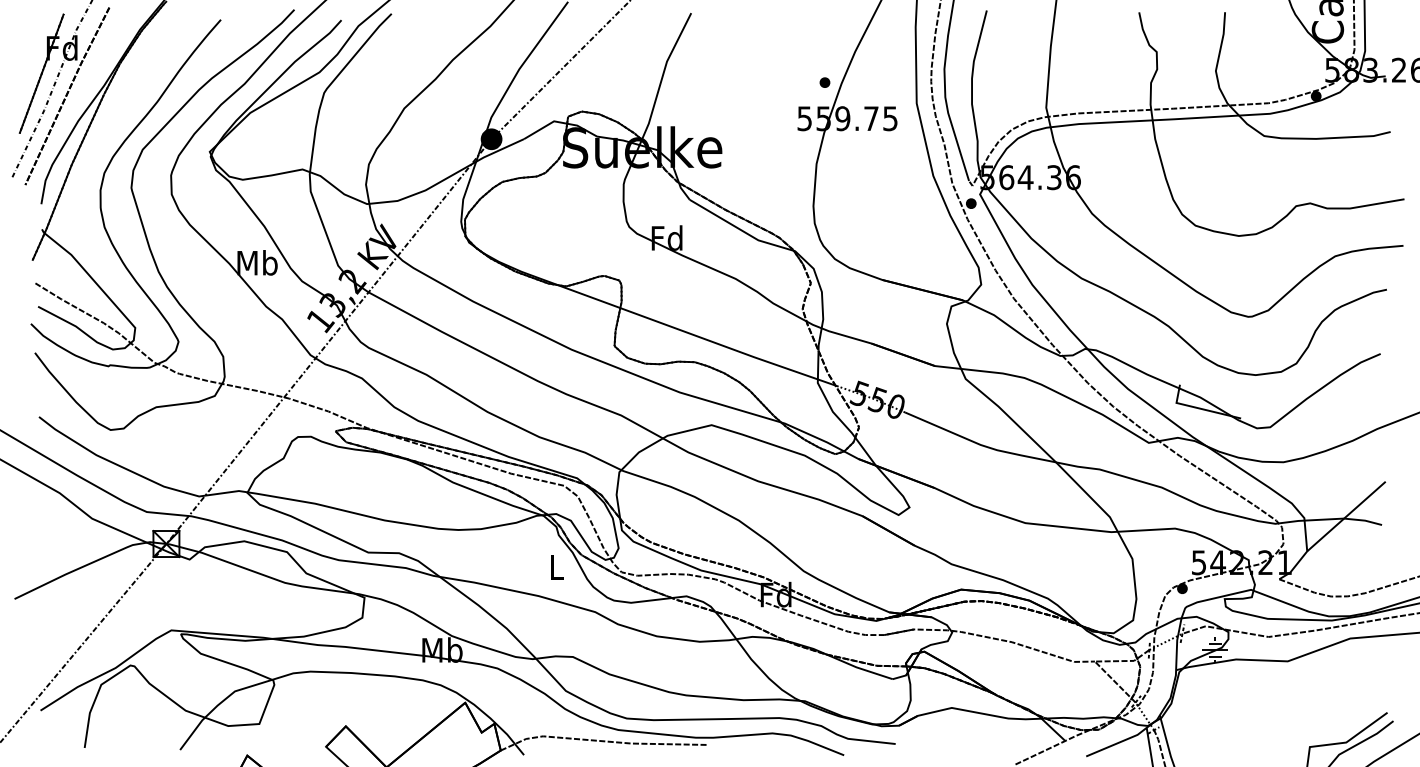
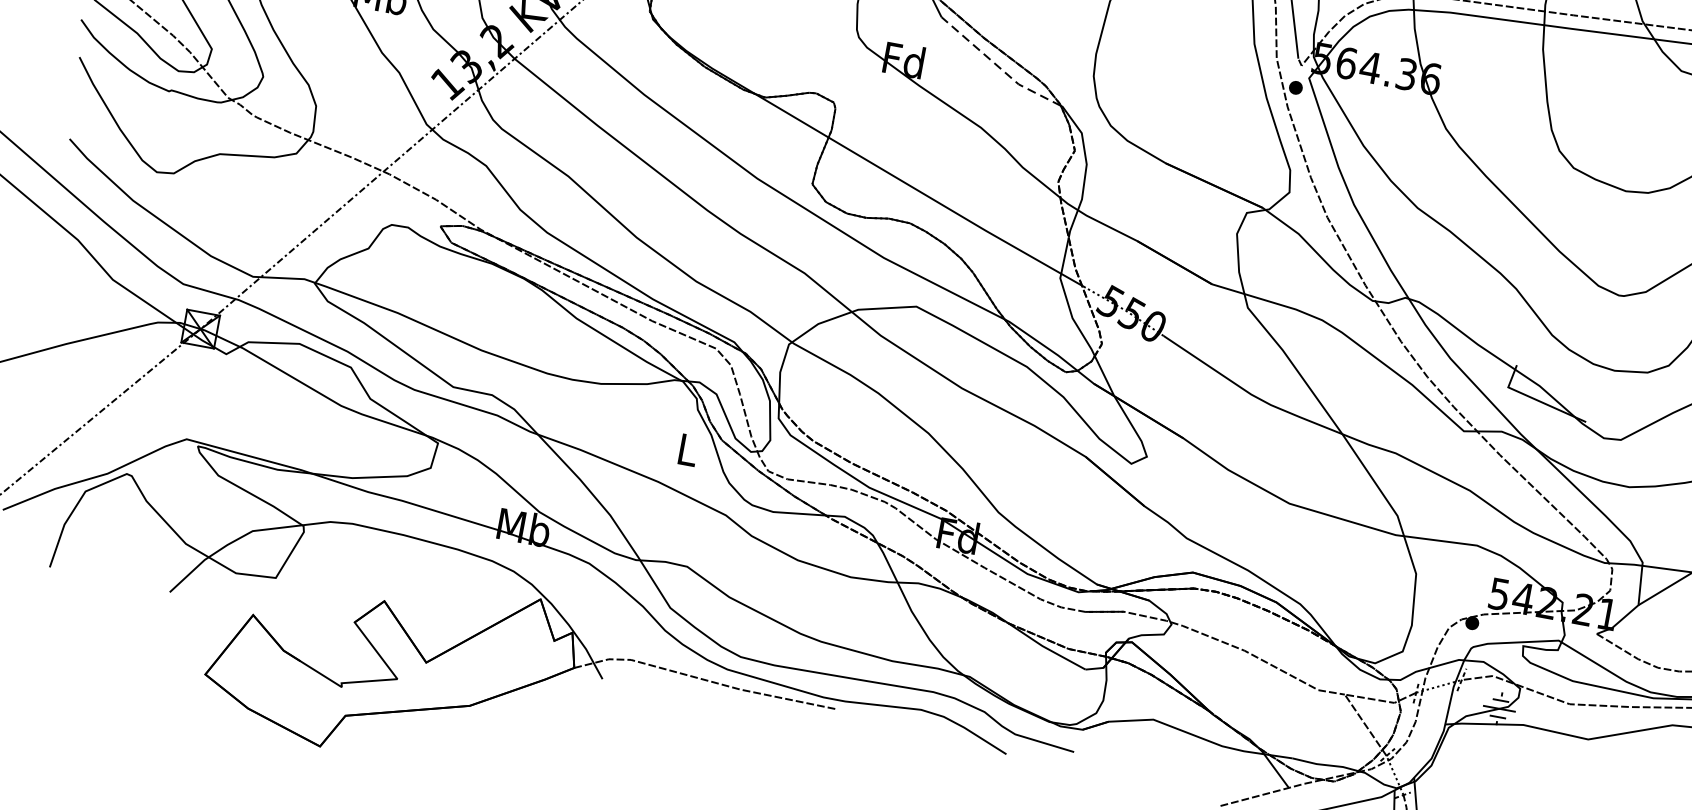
line: (740, 229) -> (998, 66), solid -> dashed

